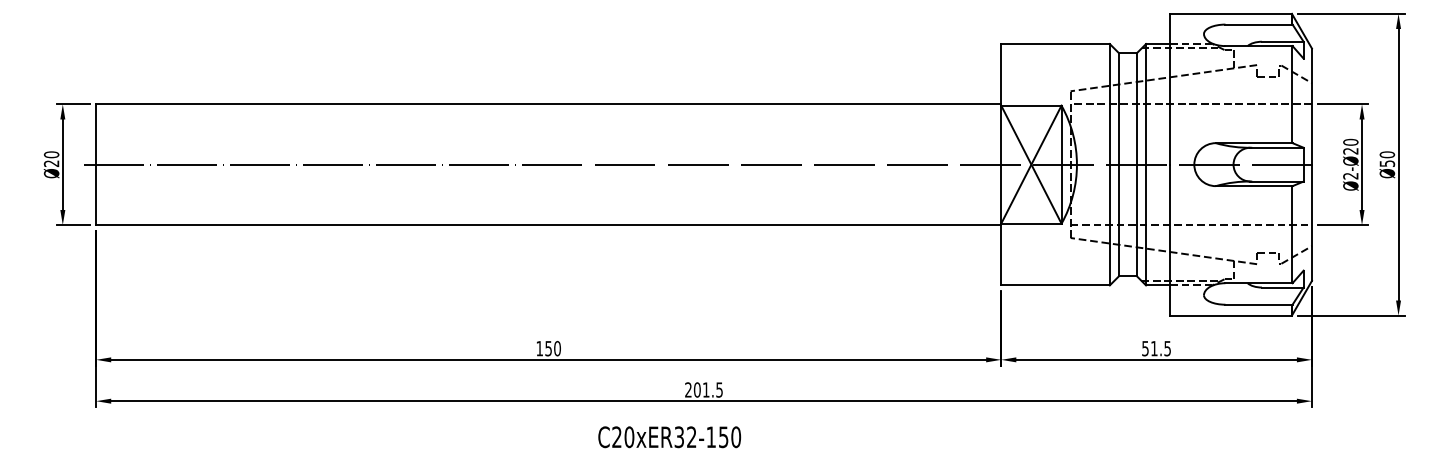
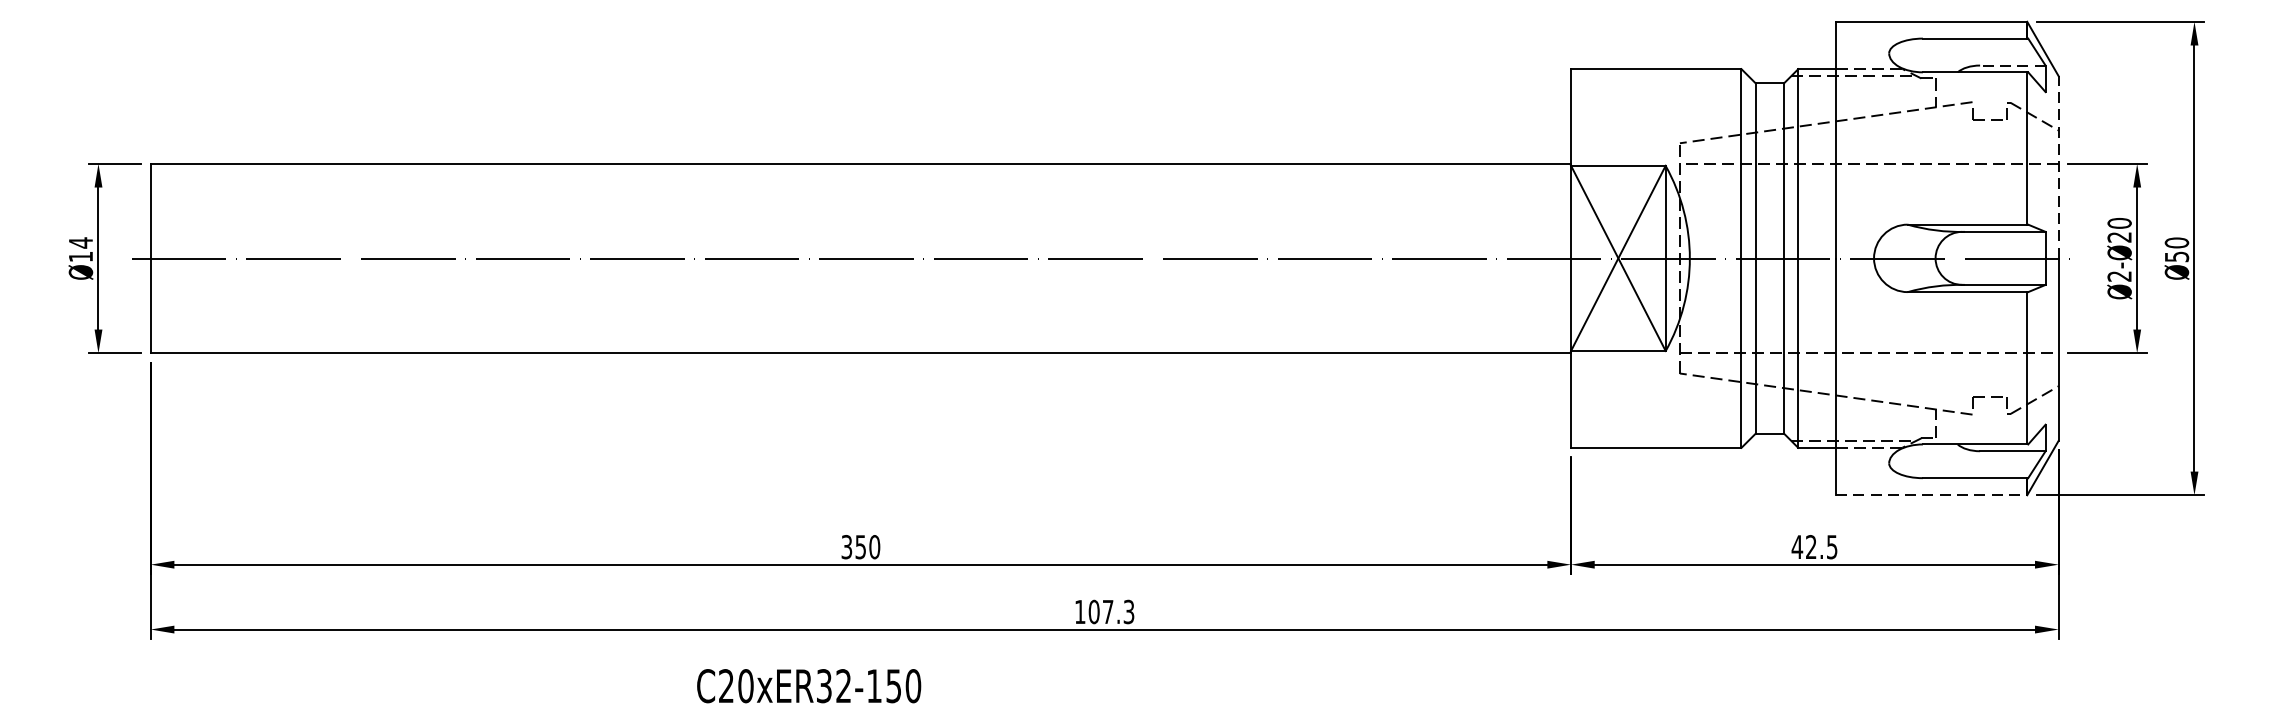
line: (1282, 41) -> (2012, 65), solid -> dashed
line: (1311, 106) -> (2057, 167), solid -> dashed
text: (51, 159) -> (80, 250), Ø20 -> Ø14
line: (1231, 315) -> (1932, 495), solid -> dashed
text: (539, 348) -> (846, 546), 150 -> 350
text: (1149, 348) -> (1803, 546), 51.5 -> 42.5
text: (703, 389) -> (1103, 611), 201.5 -> 107.3
text: (669, 437) -> (808, 686), moved

